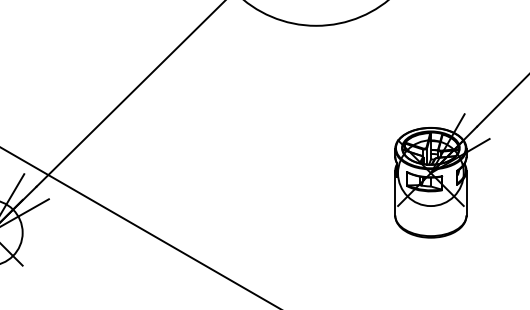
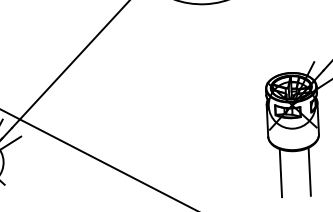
line: (410, 267) -> (280, 173), added
line: (451, 267) -> (310, 171), added

